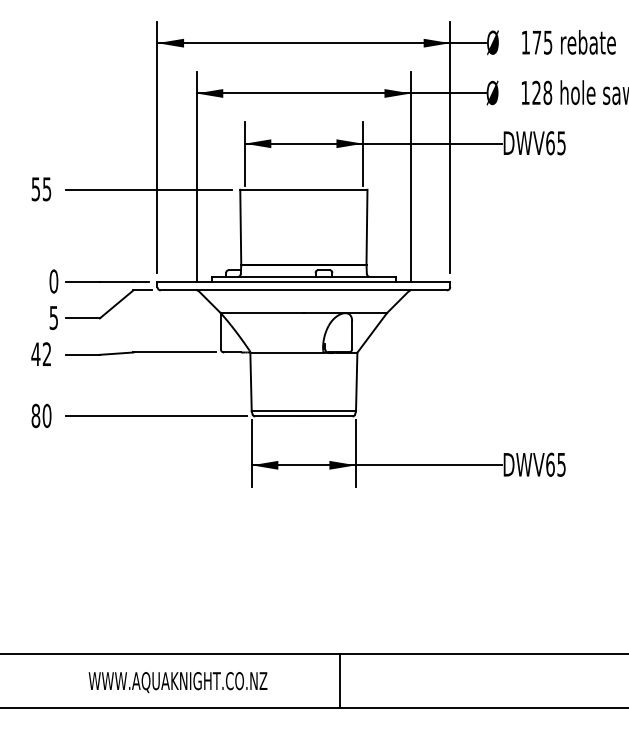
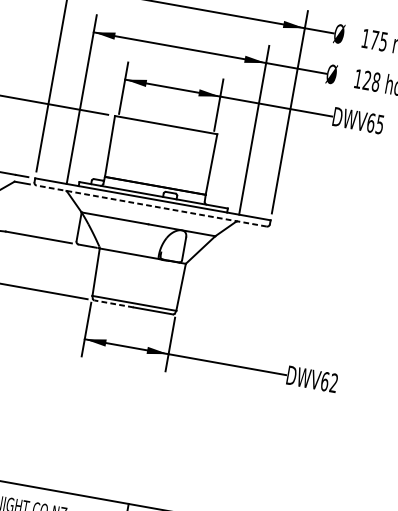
line: (303, 290) -> (151, 206), solid -> dashed
line: (278, 416) -> (113, 303), solid -> dashed
text: (561, 464) -> (333, 382), DWV65 -> DWV62

